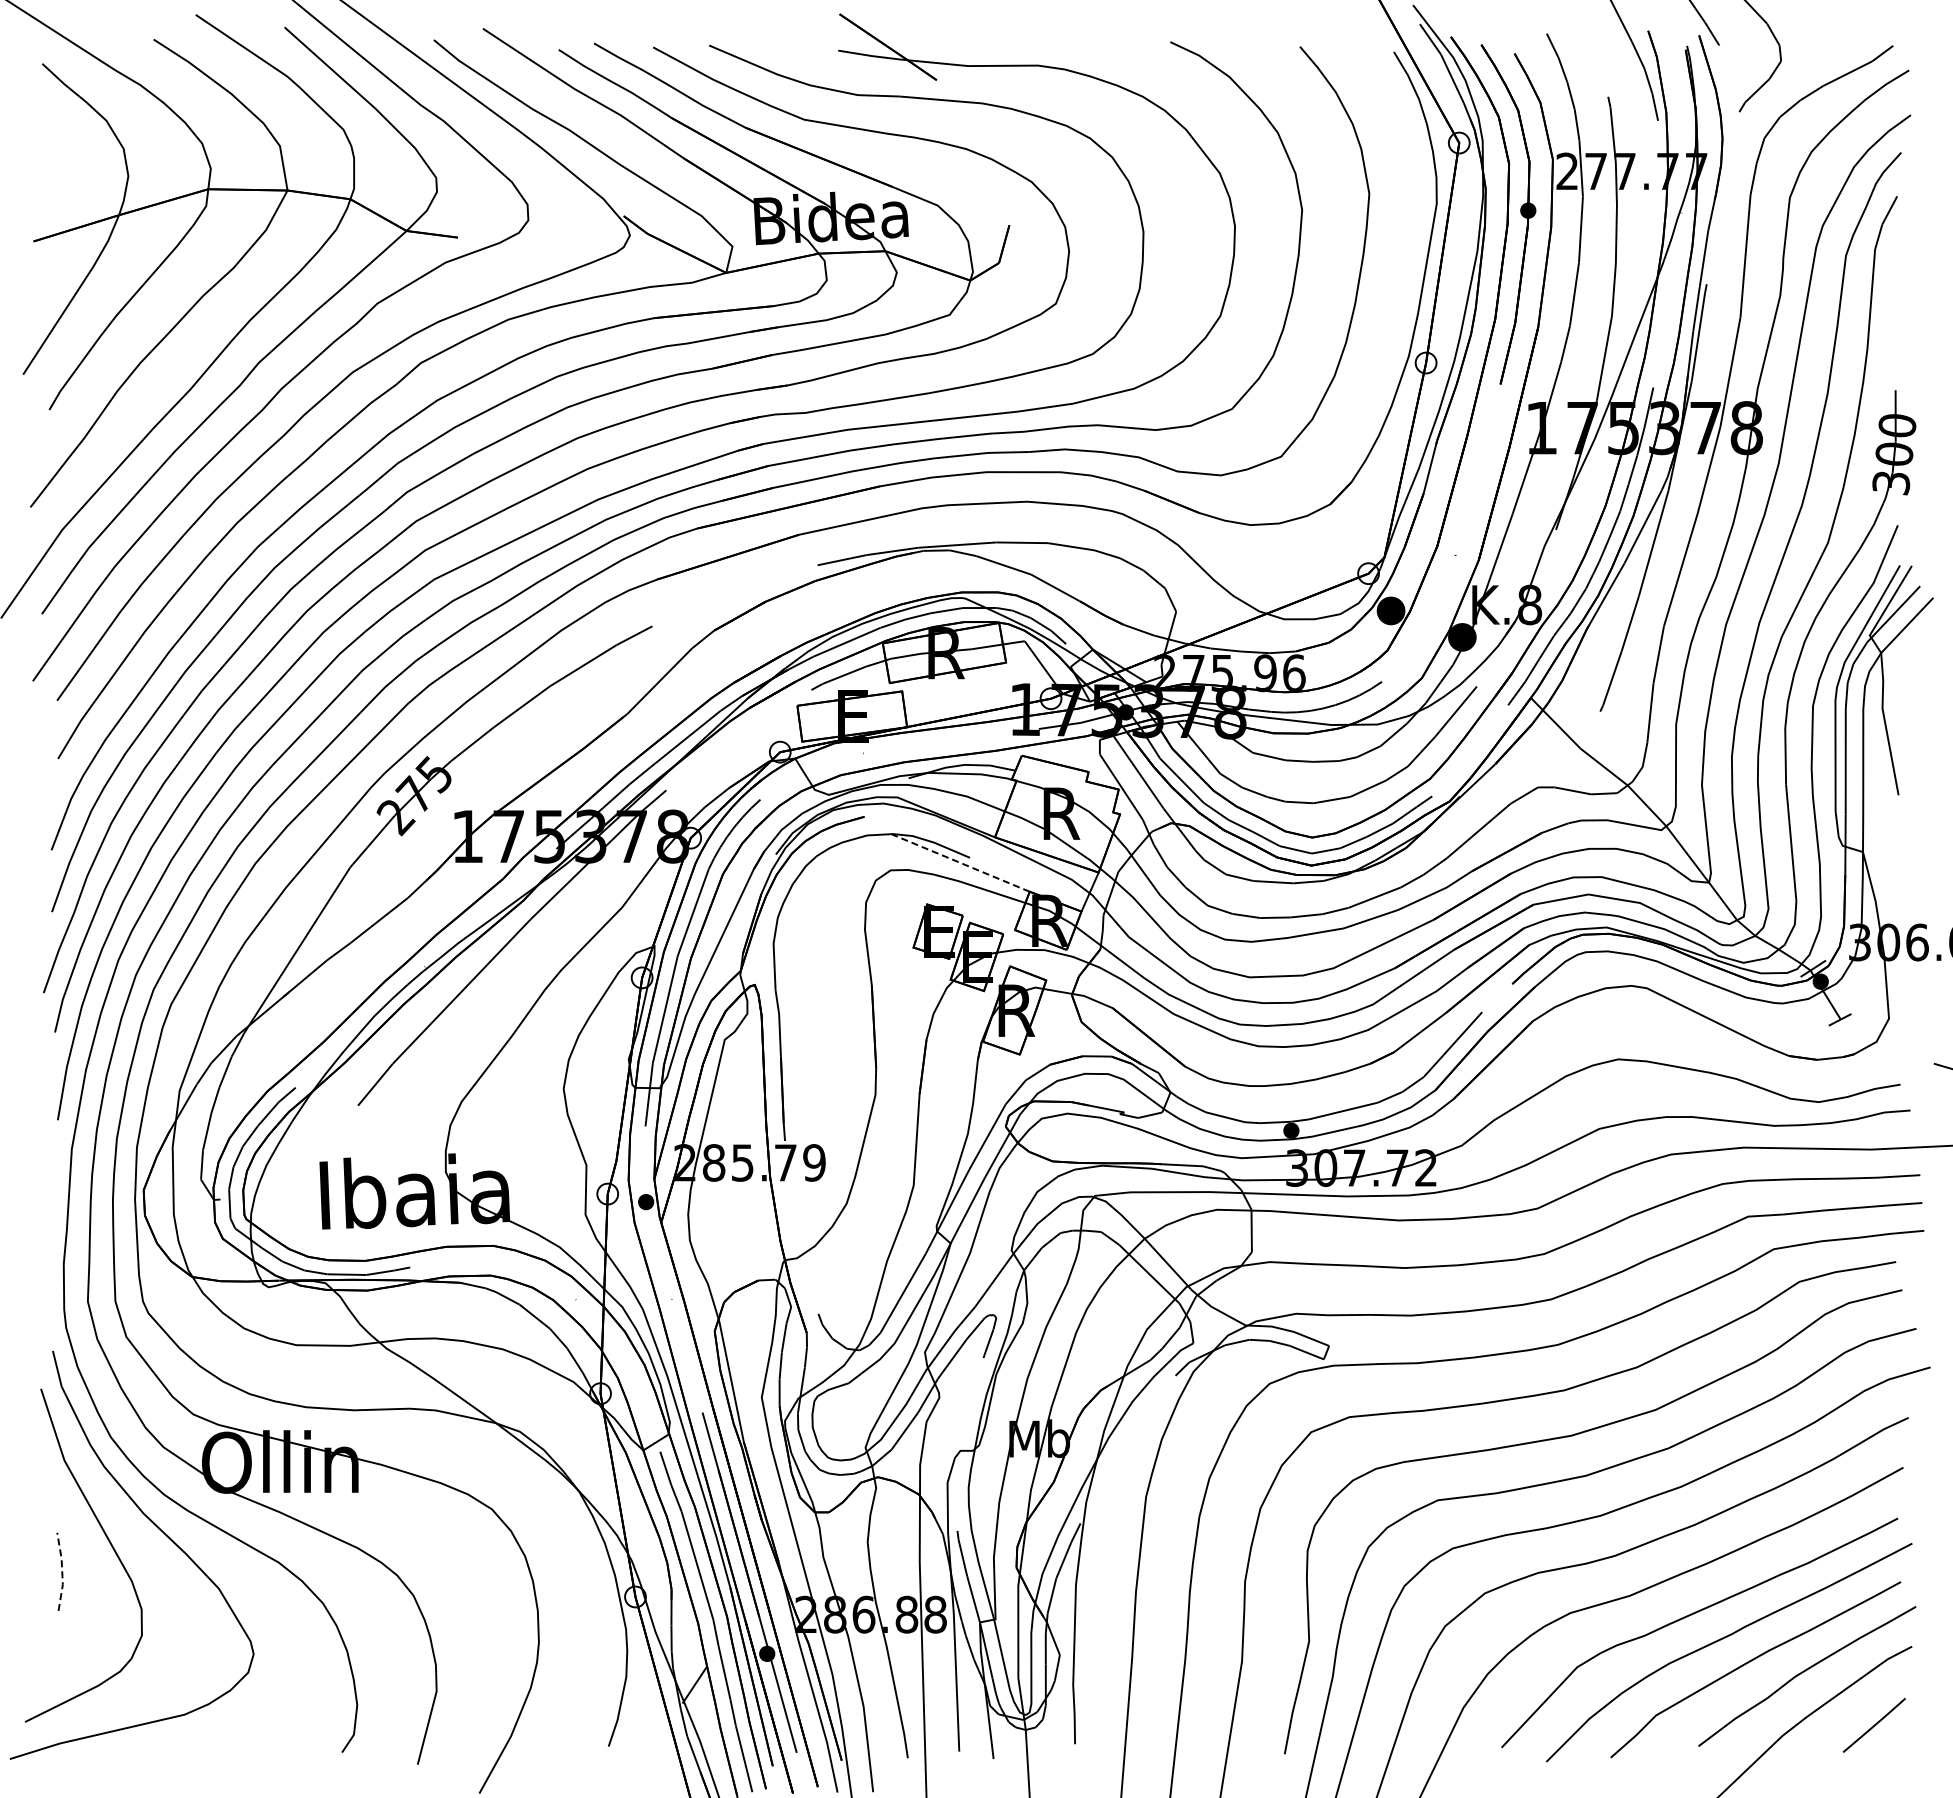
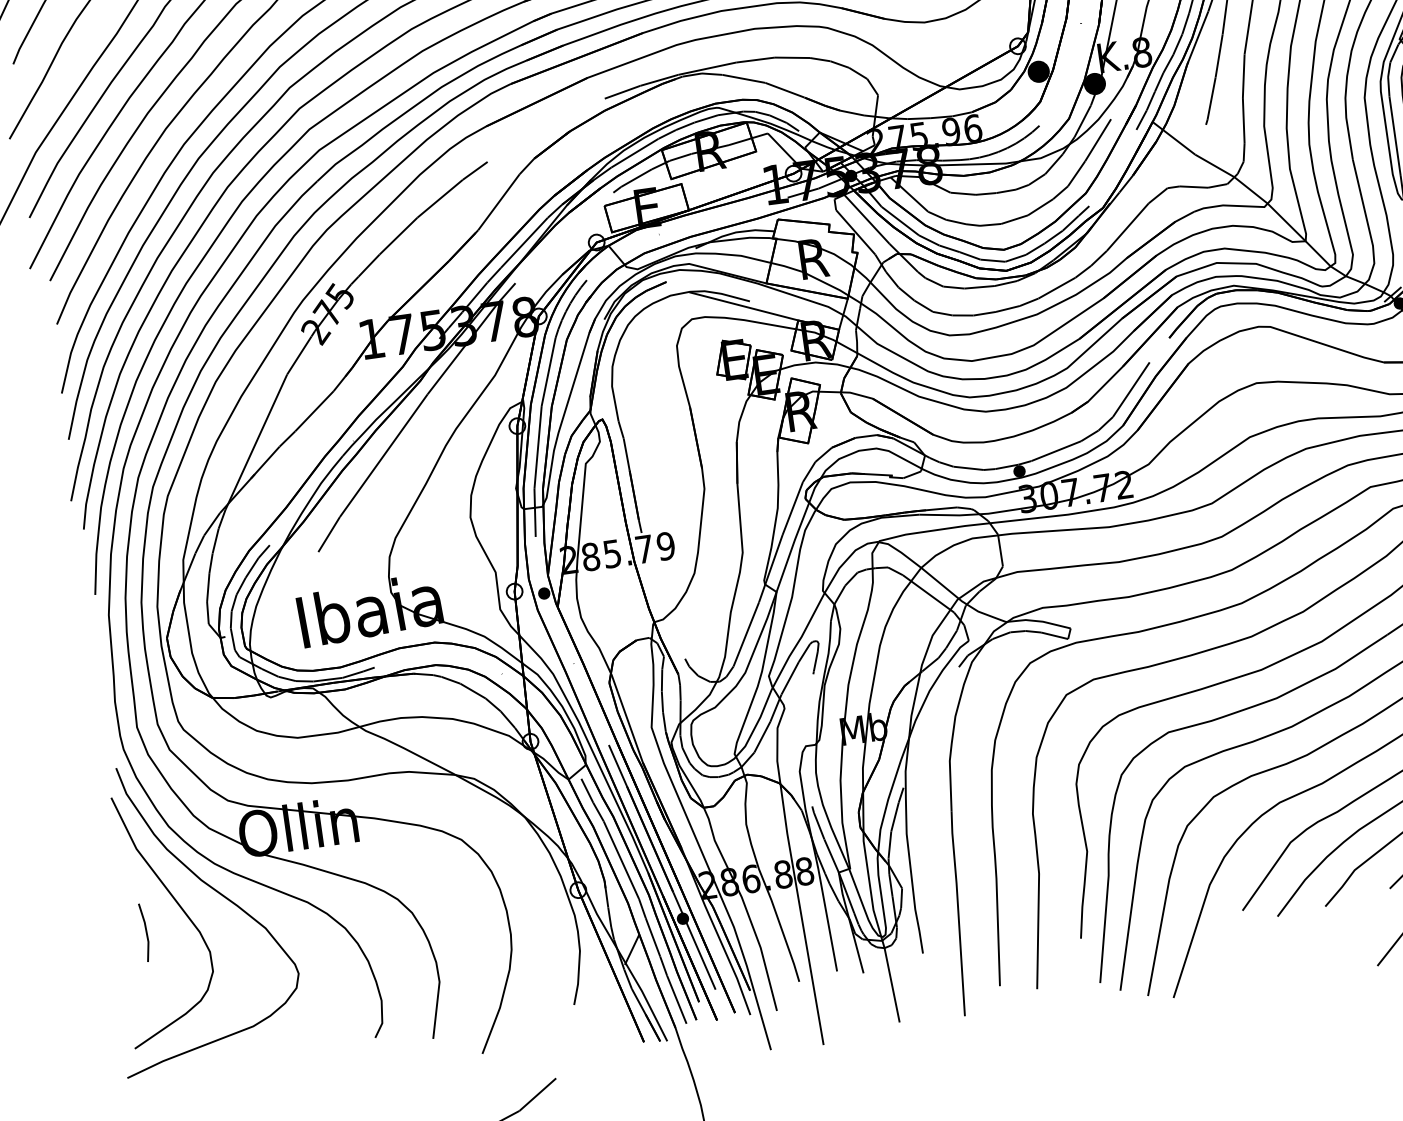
line: (960, 862) -> (743, 305), dashed -> solid
line: (62, 1571) -> (146, 932), dashed -> solid

